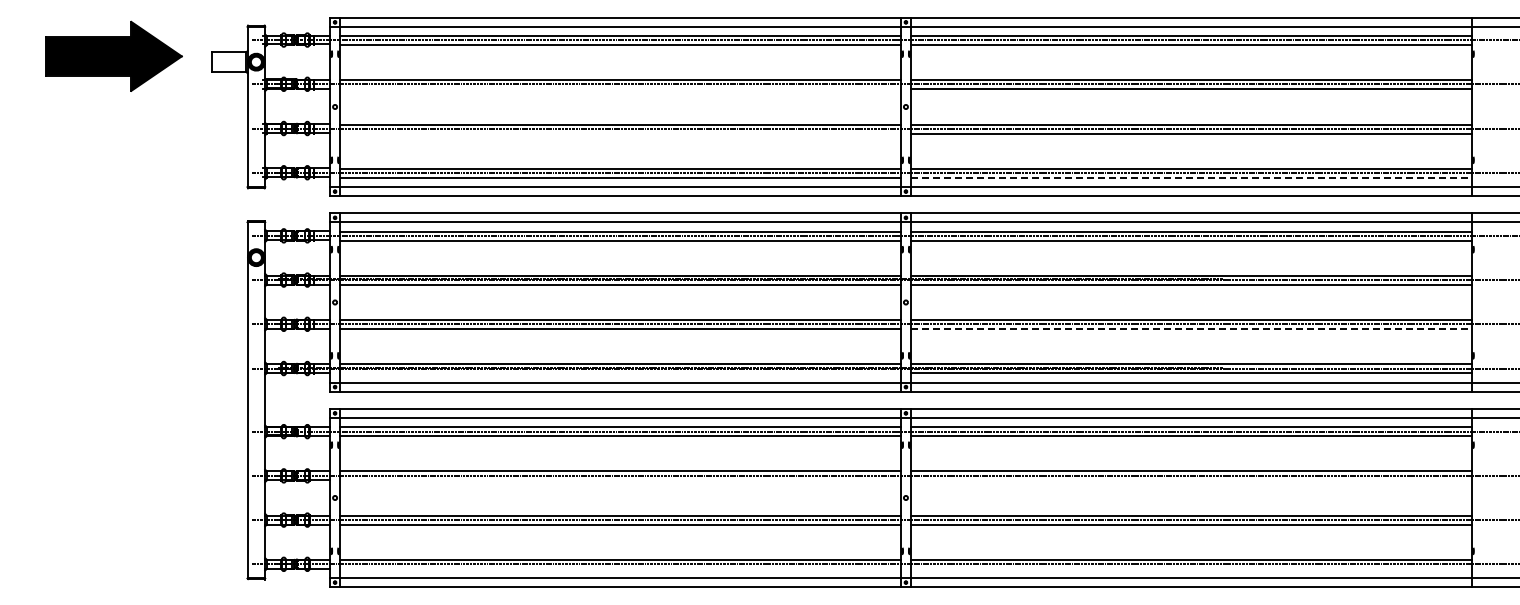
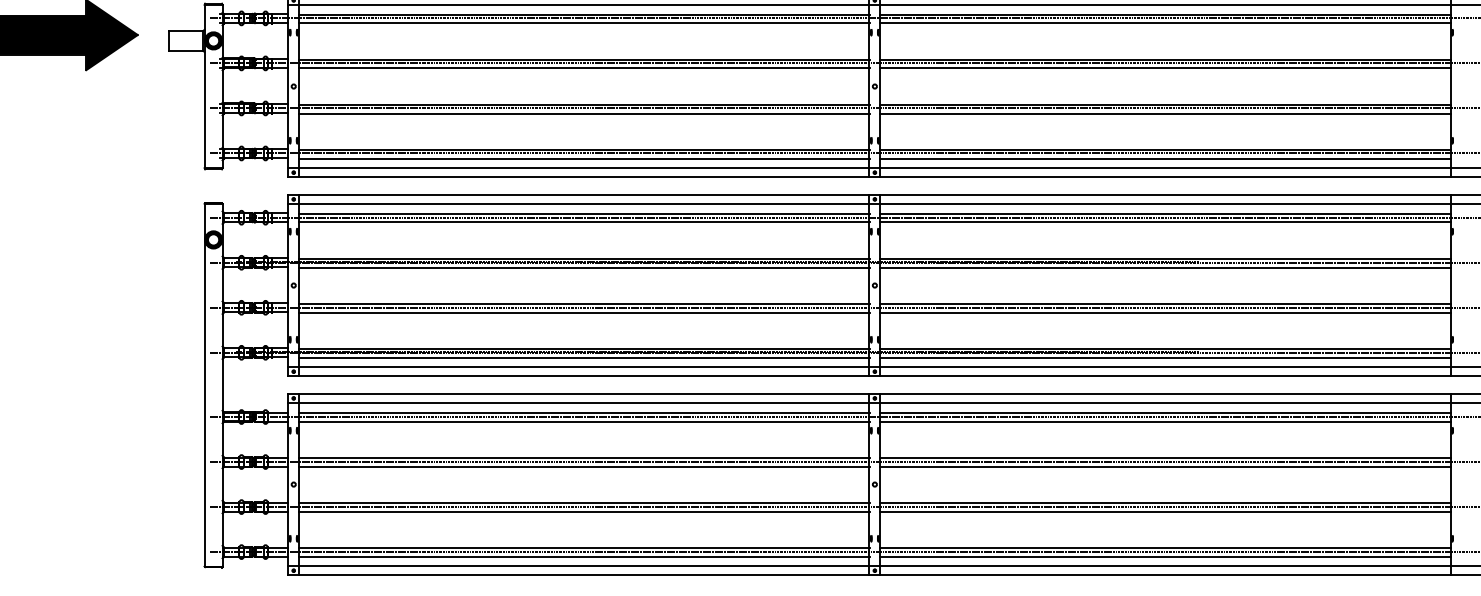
line: (620, 89) -> (584, 68), added
line: (620, 133) -> (584, 113), added
line: (1191, 177) -> (1165, 158), dashed -> solid
line: (1191, 329) -> (1165, 313), dashed -> solid
line: (620, 373) -> (584, 357), added
line: (620, 480) -> (584, 466), added
line: (1191, 480) -> (1165, 466), added
line: (620, 568) -> (584, 556), added
line: (1191, 568) -> (1165, 556), added

